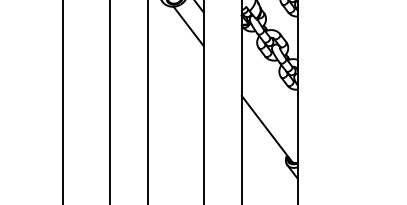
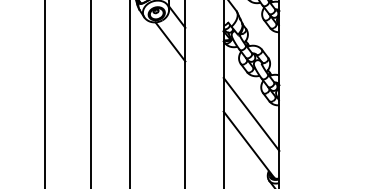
line: (269, 98) -> (251, 114), added

